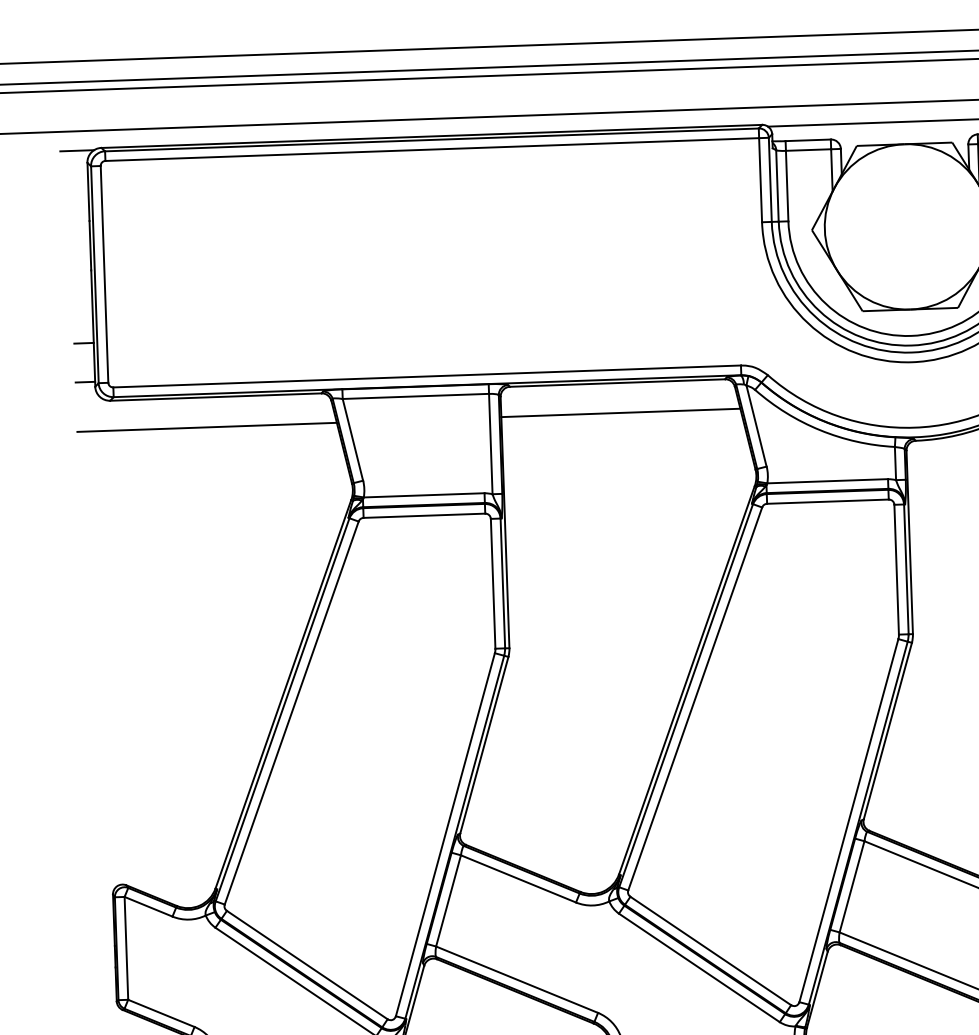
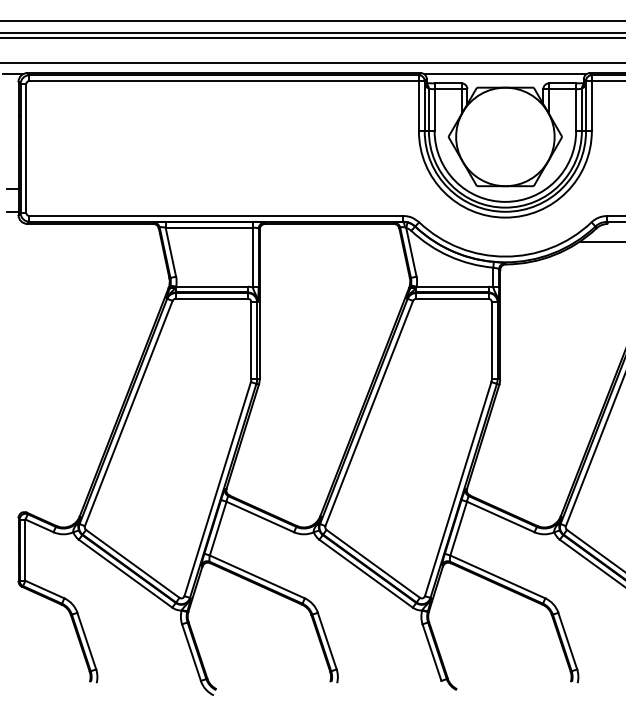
line: (620, 412) -> (330, 241), removed
line: (207, 426) -> (84, 241), removed

